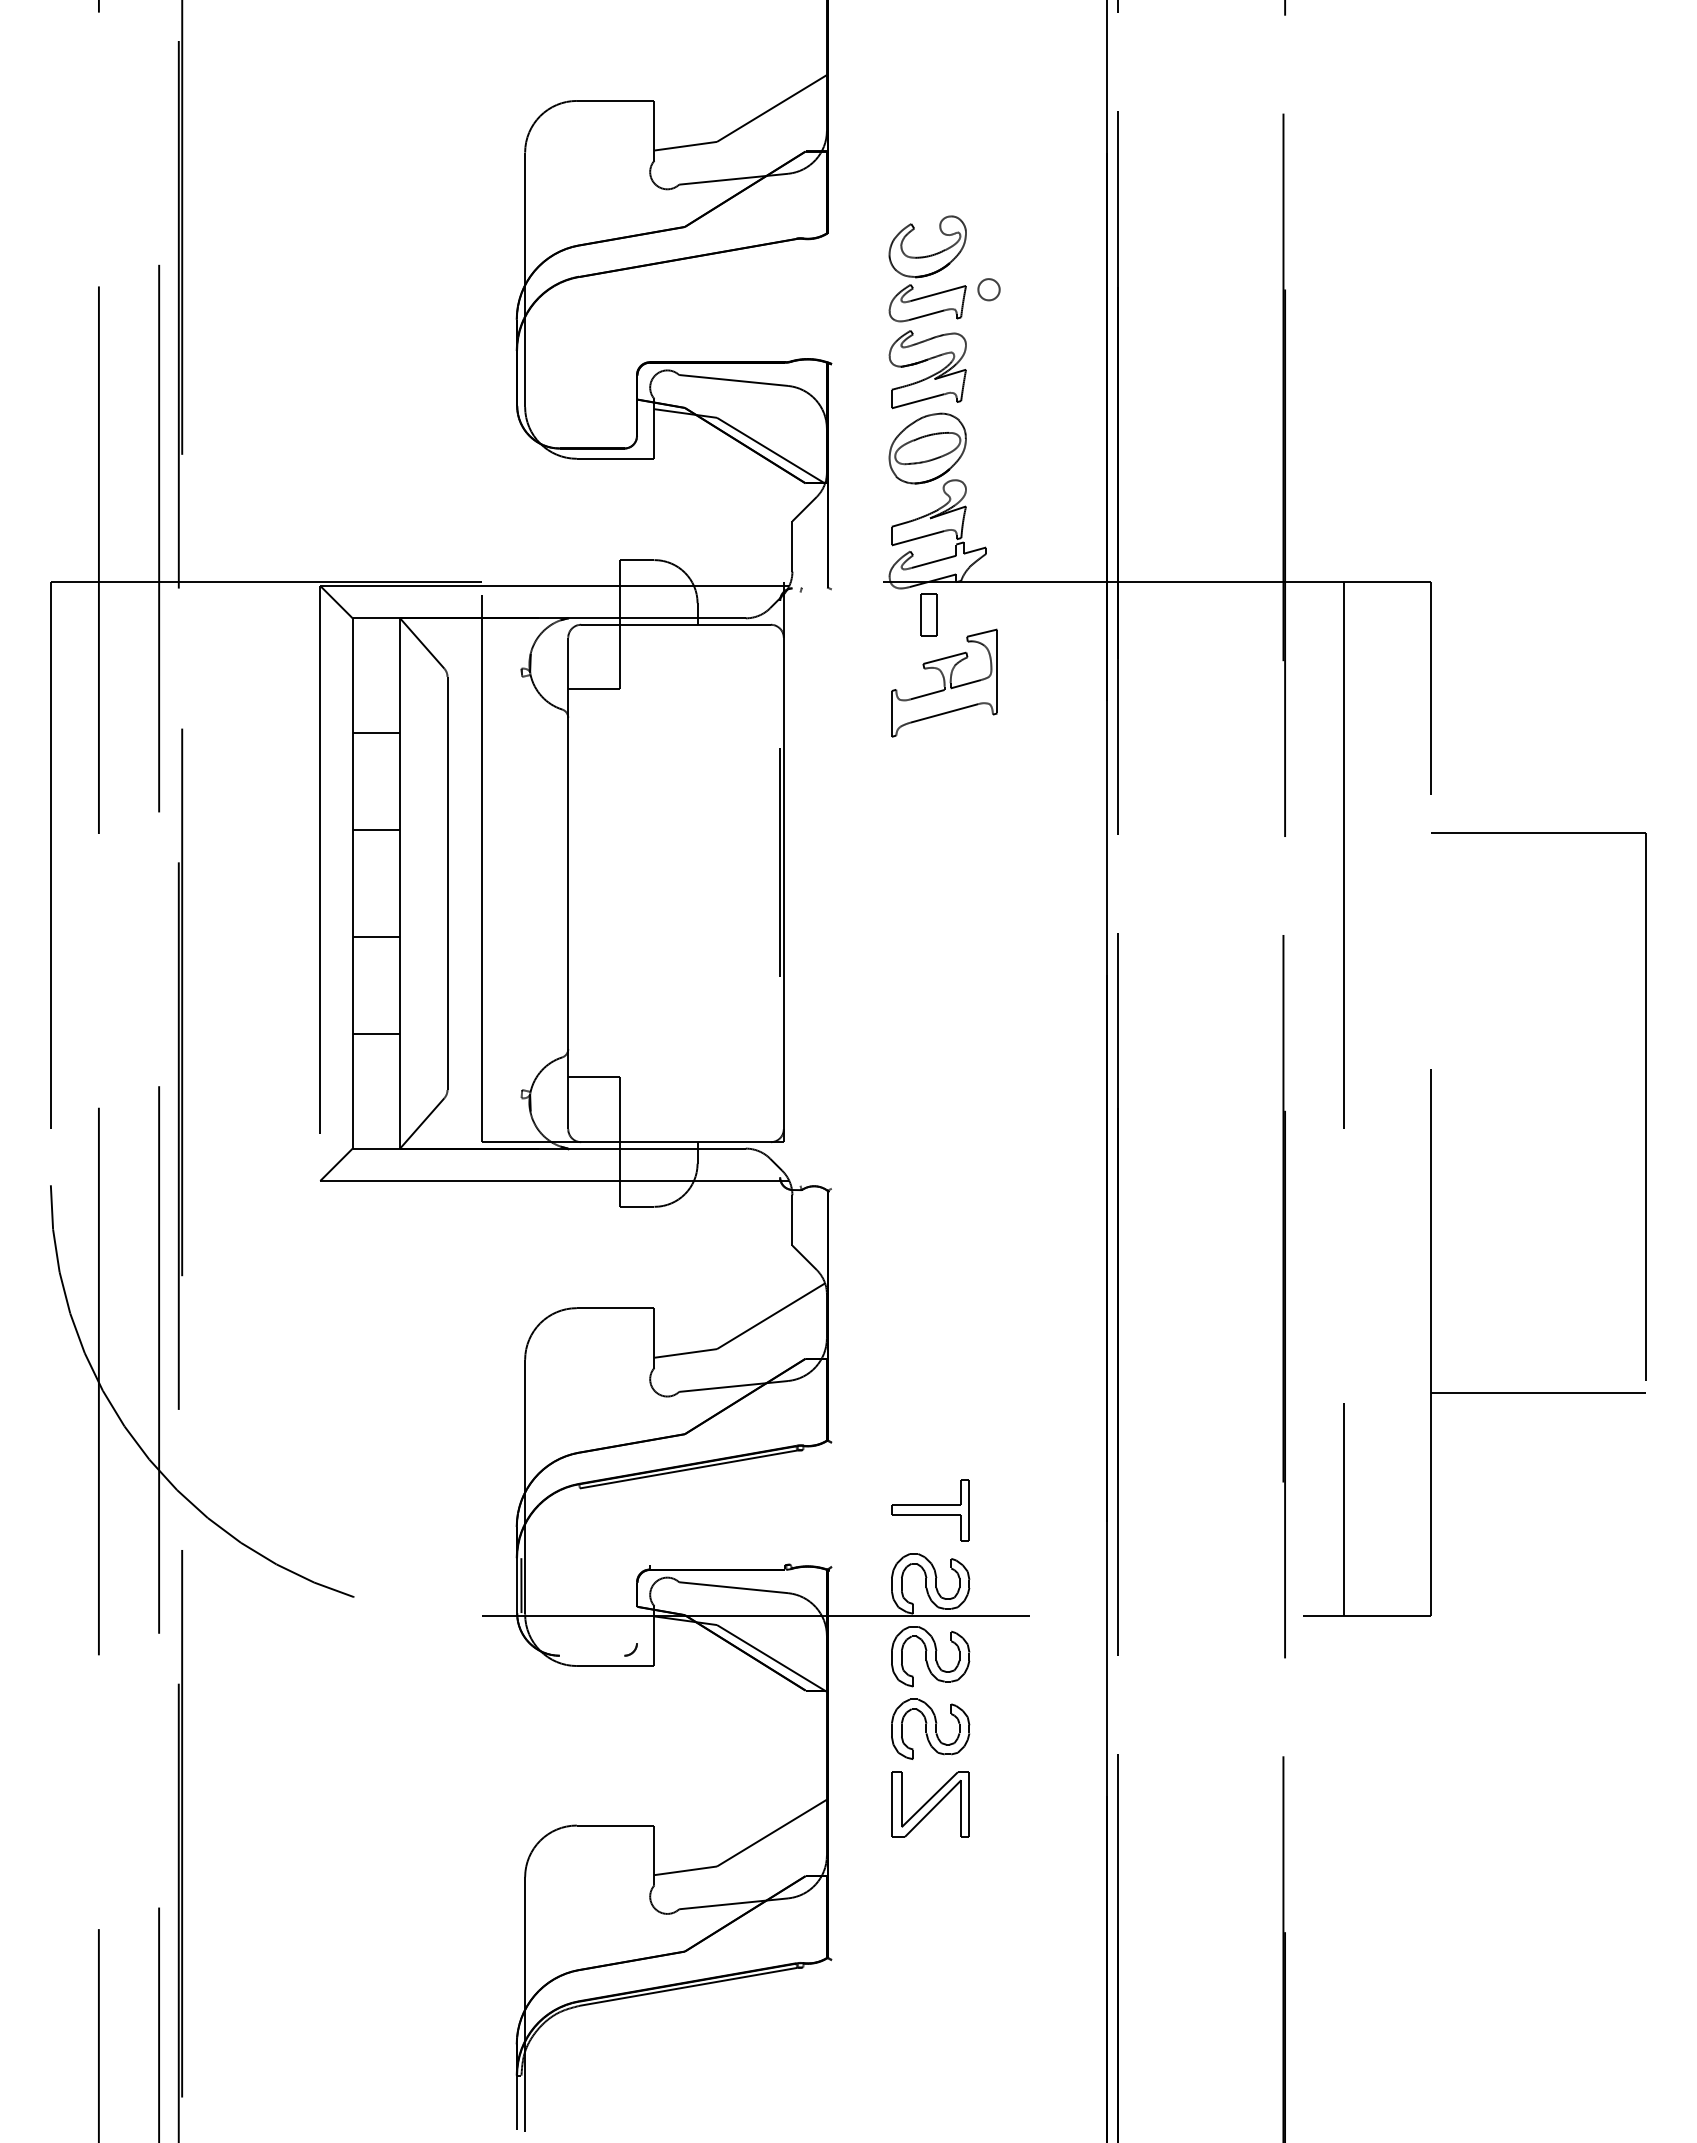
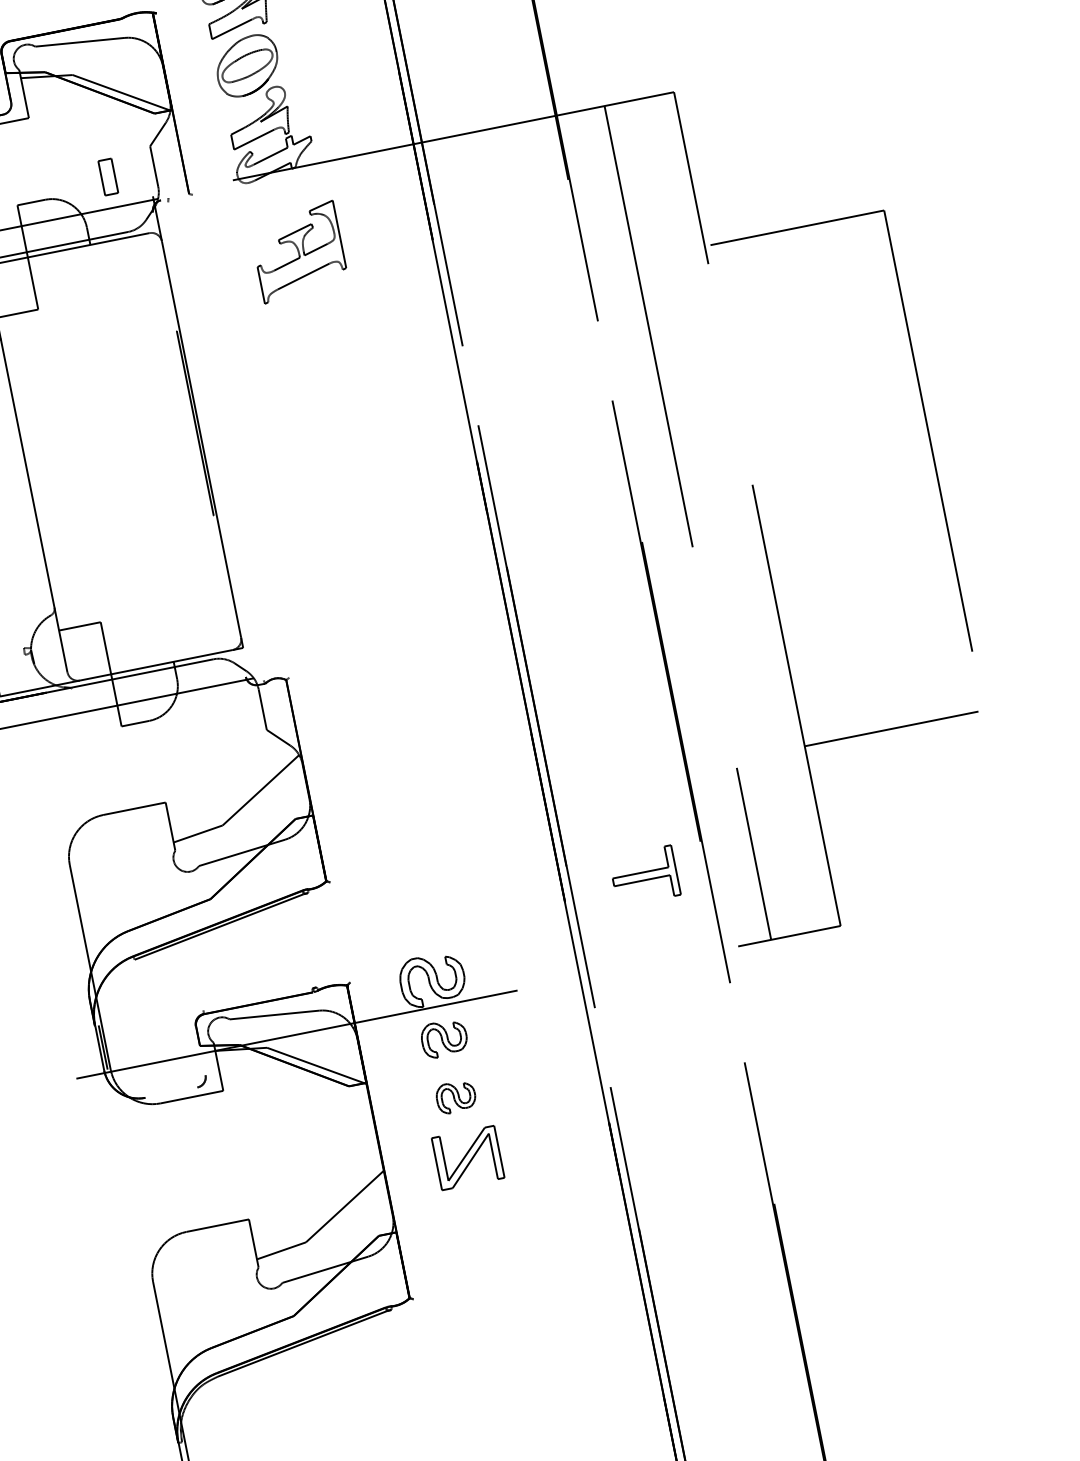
part: (928, 614) -> (107, 176), moved
part: (1645, 1106) -> (927, 430), moved
part: (930, 1510) -> (644, 876), moved
part: (930, 1656) -> (444, 1038), size x0.7
part: (930, 1728) -> (455, 1096), size x0.6

